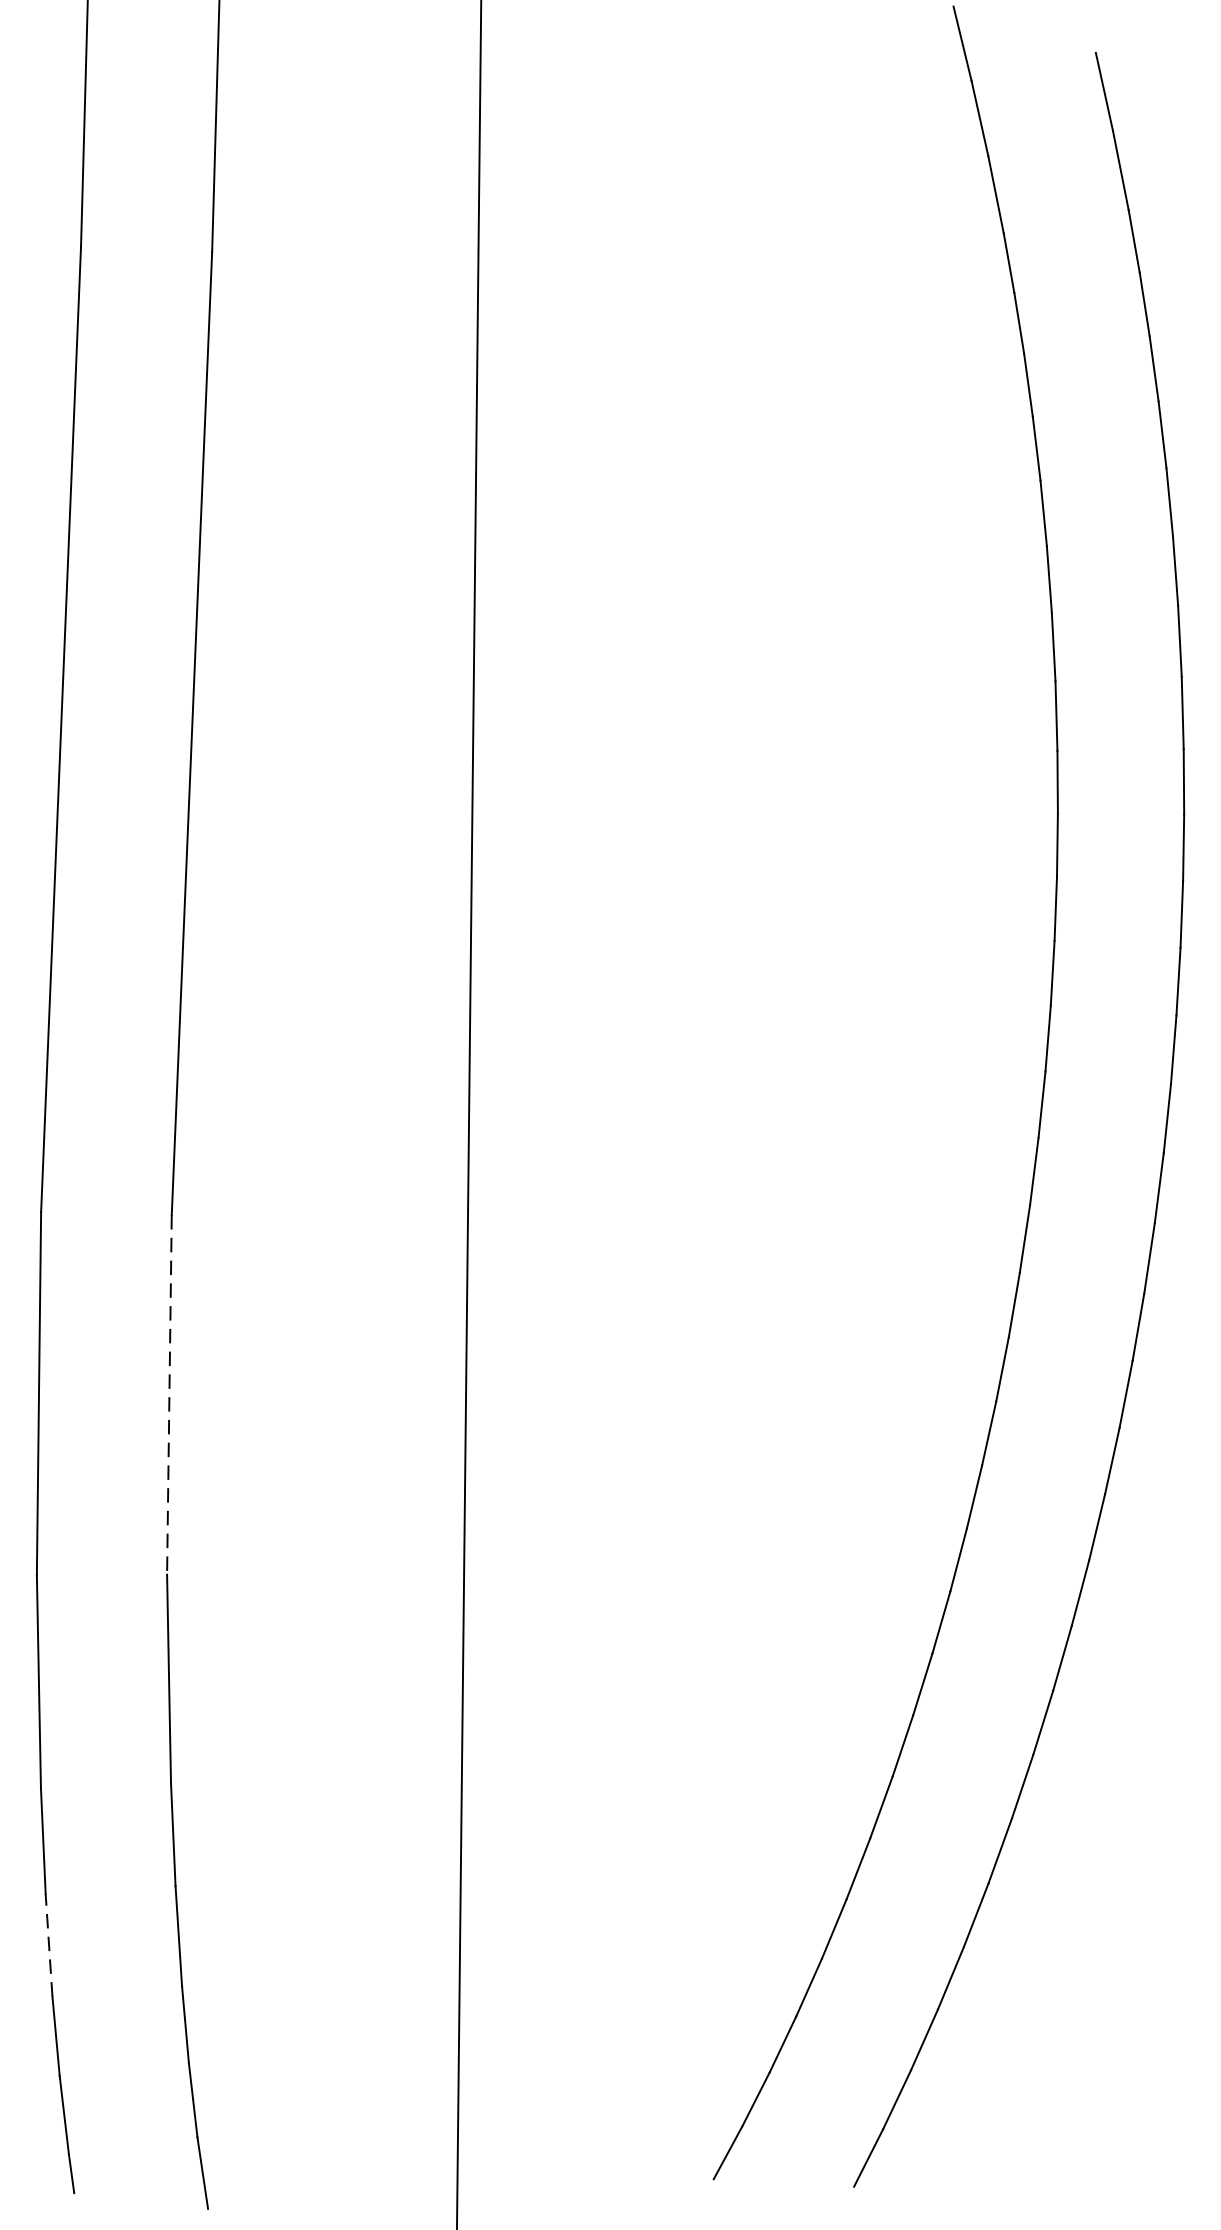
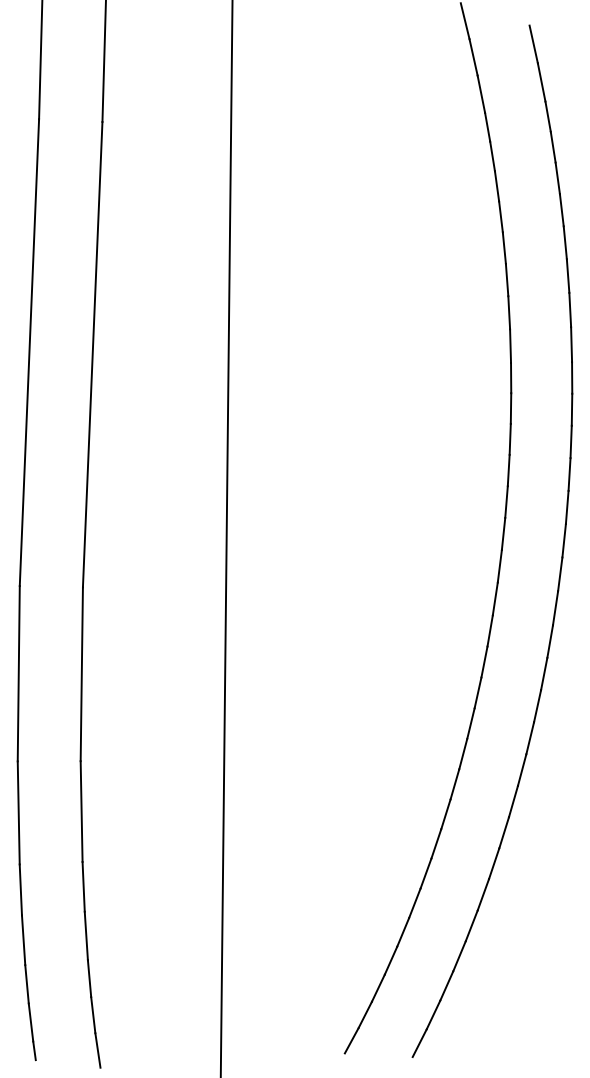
line: (168, 1395) -> (81, 674), dashed -> solid
line: (48, 1945) -> (23, 940), dashed -> solid

